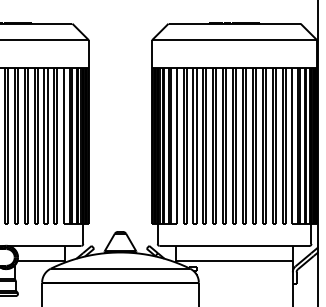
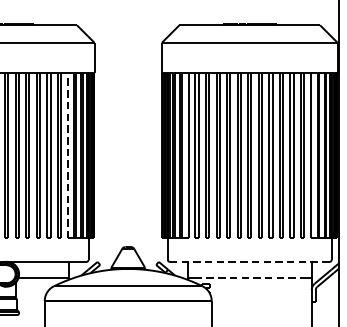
line: (63, 145) -> (67, 154), solid -> dashed
line: (234, 245) -> (249, 261), solid -> dashed
line: (234, 261) -> (249, 278), solid -> dashed

